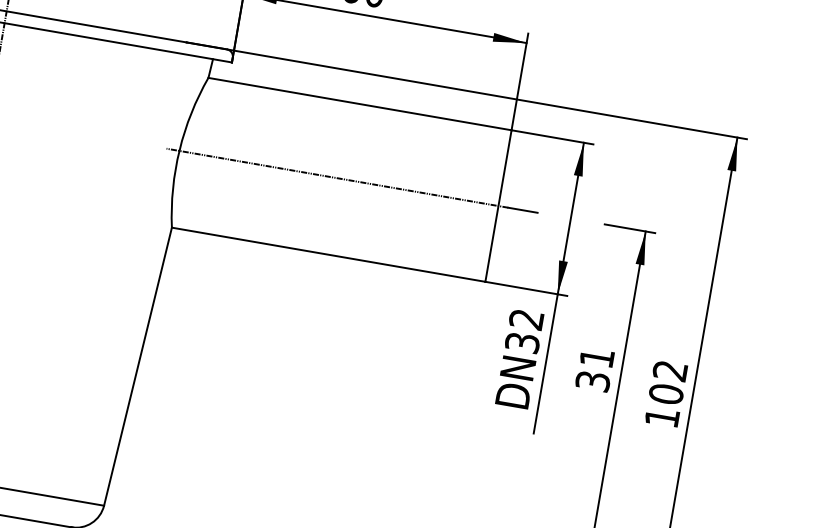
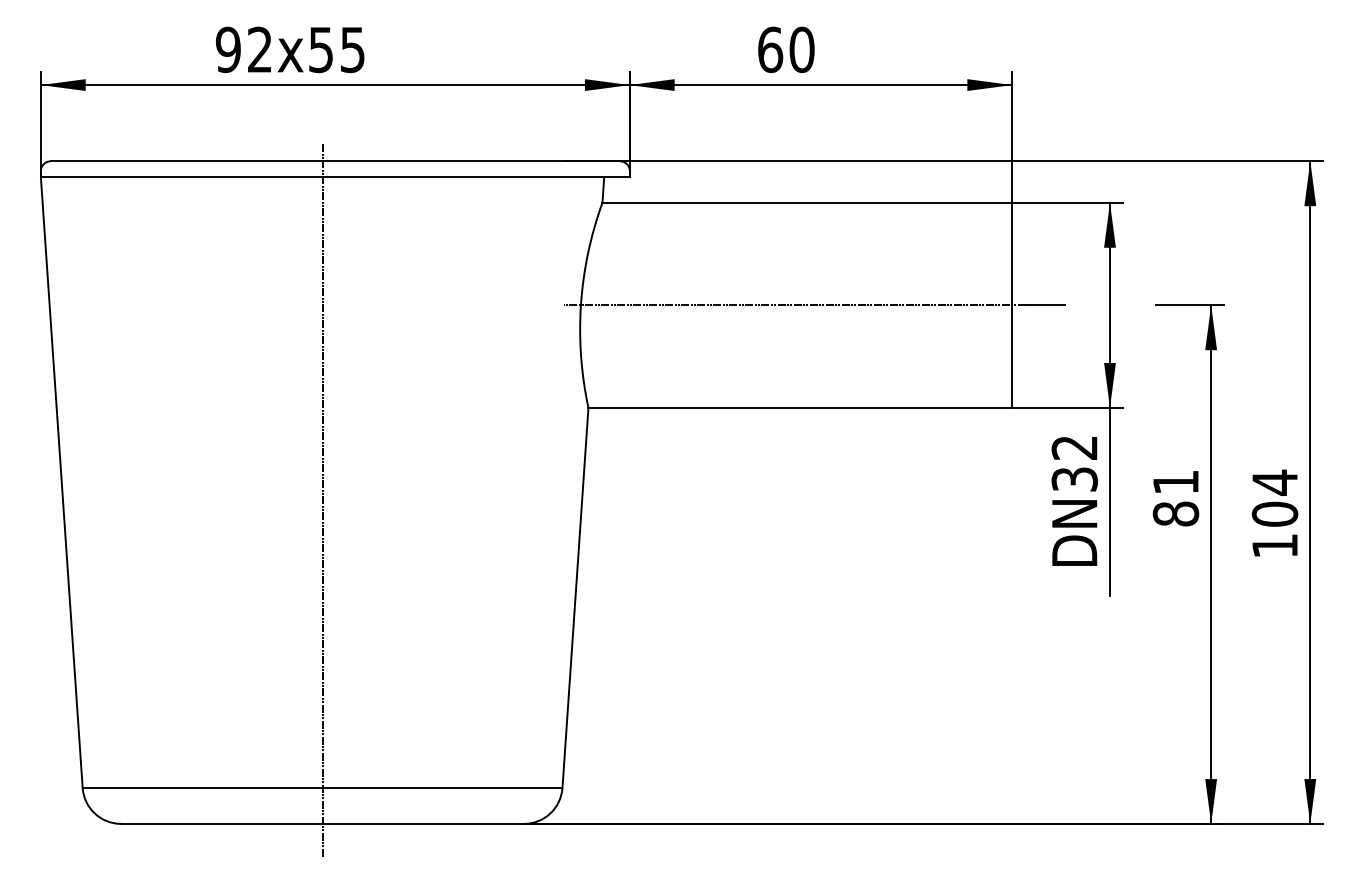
text: (669, 370) -> (1274, 482), 102 -> 104
text: (592, 380) -> (1175, 513), 31 -> 81

